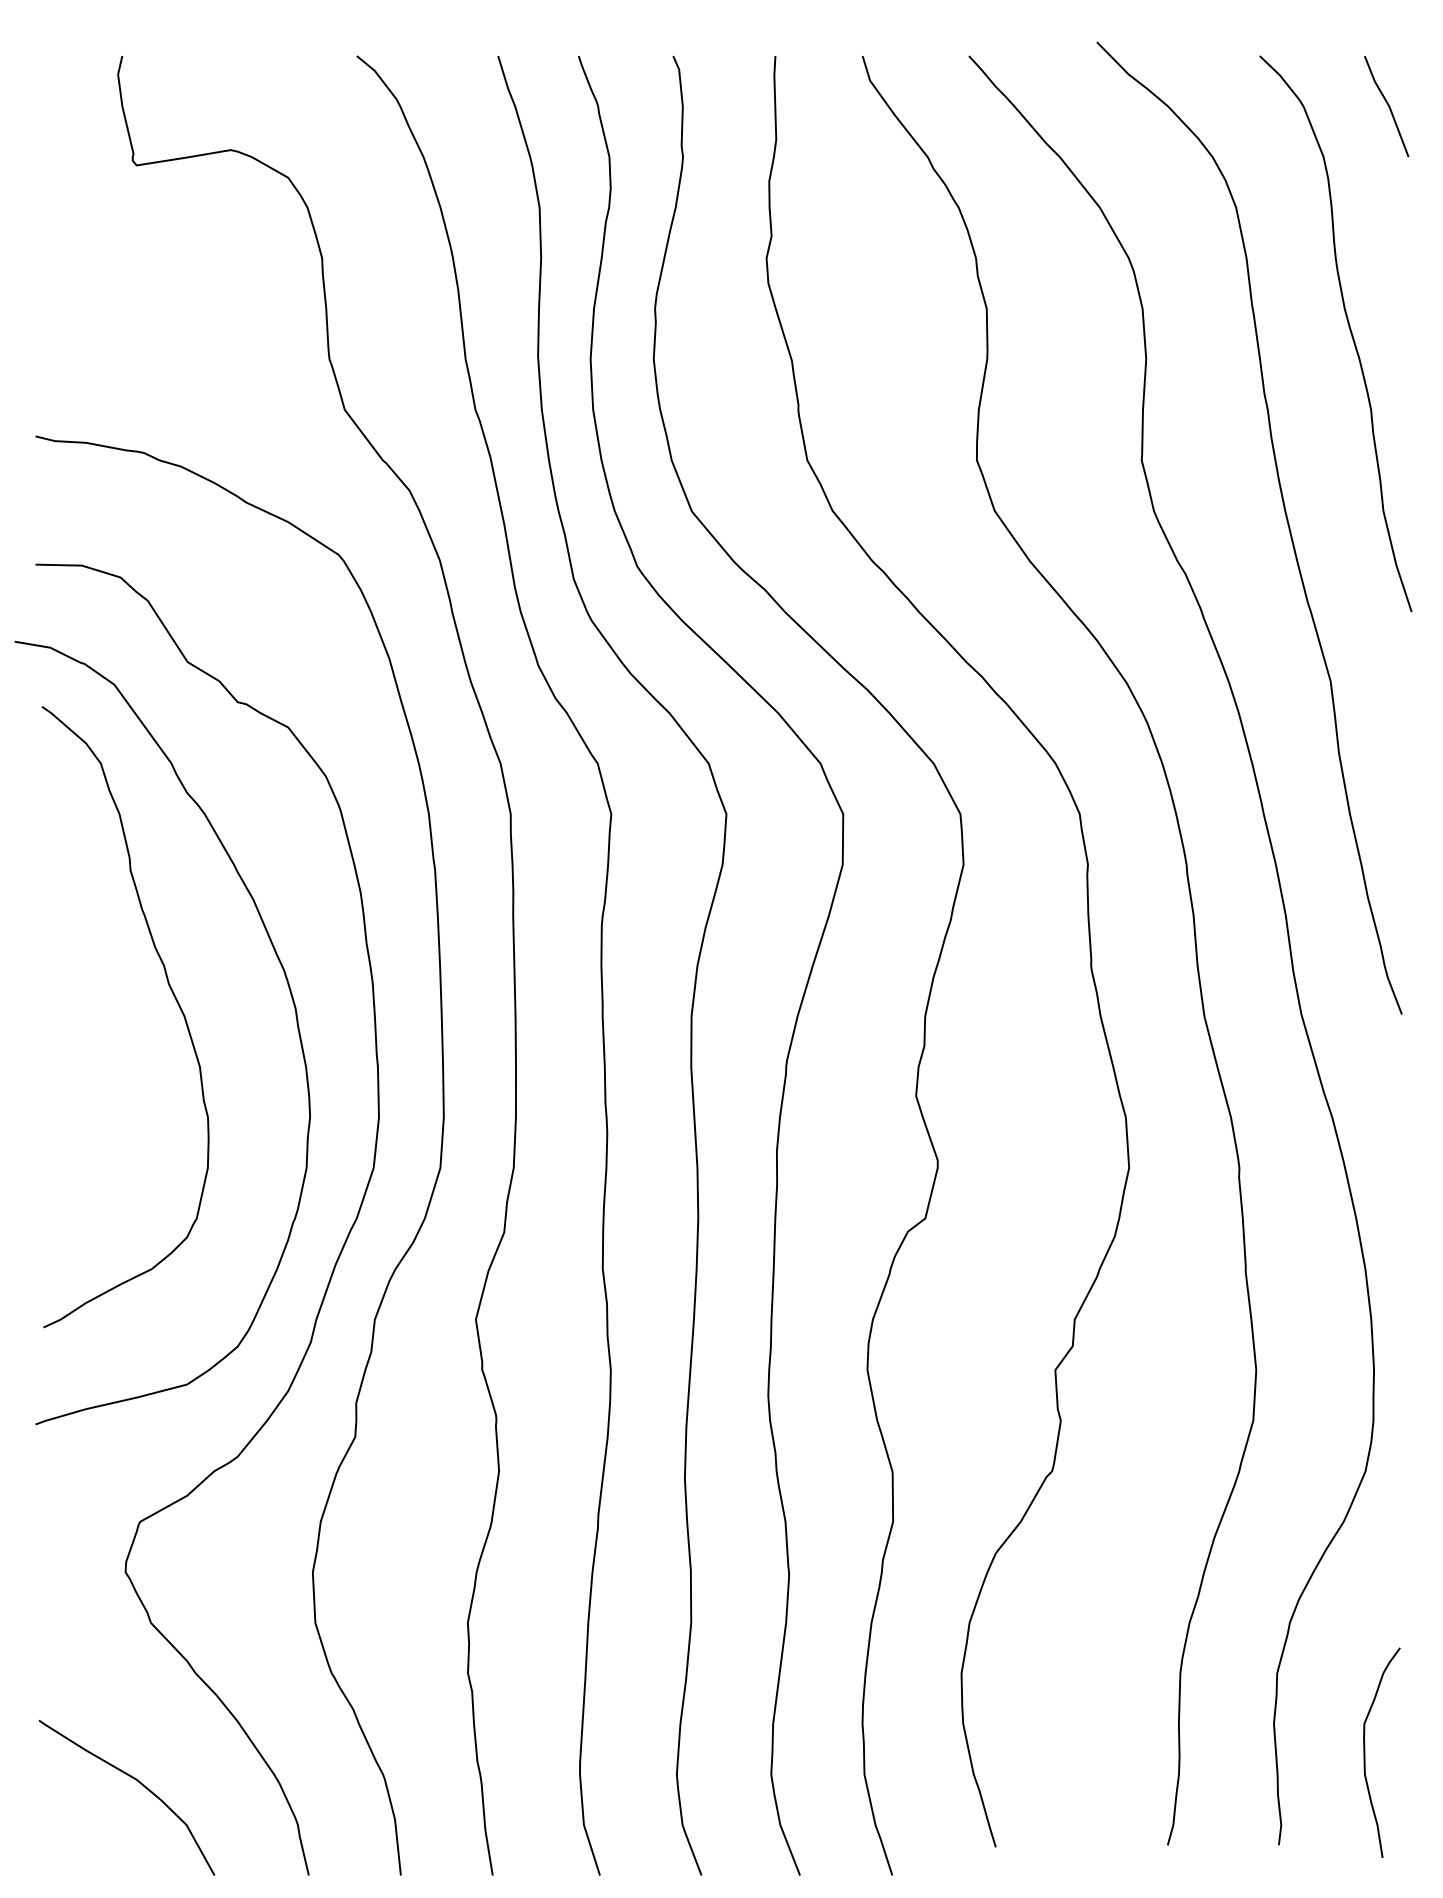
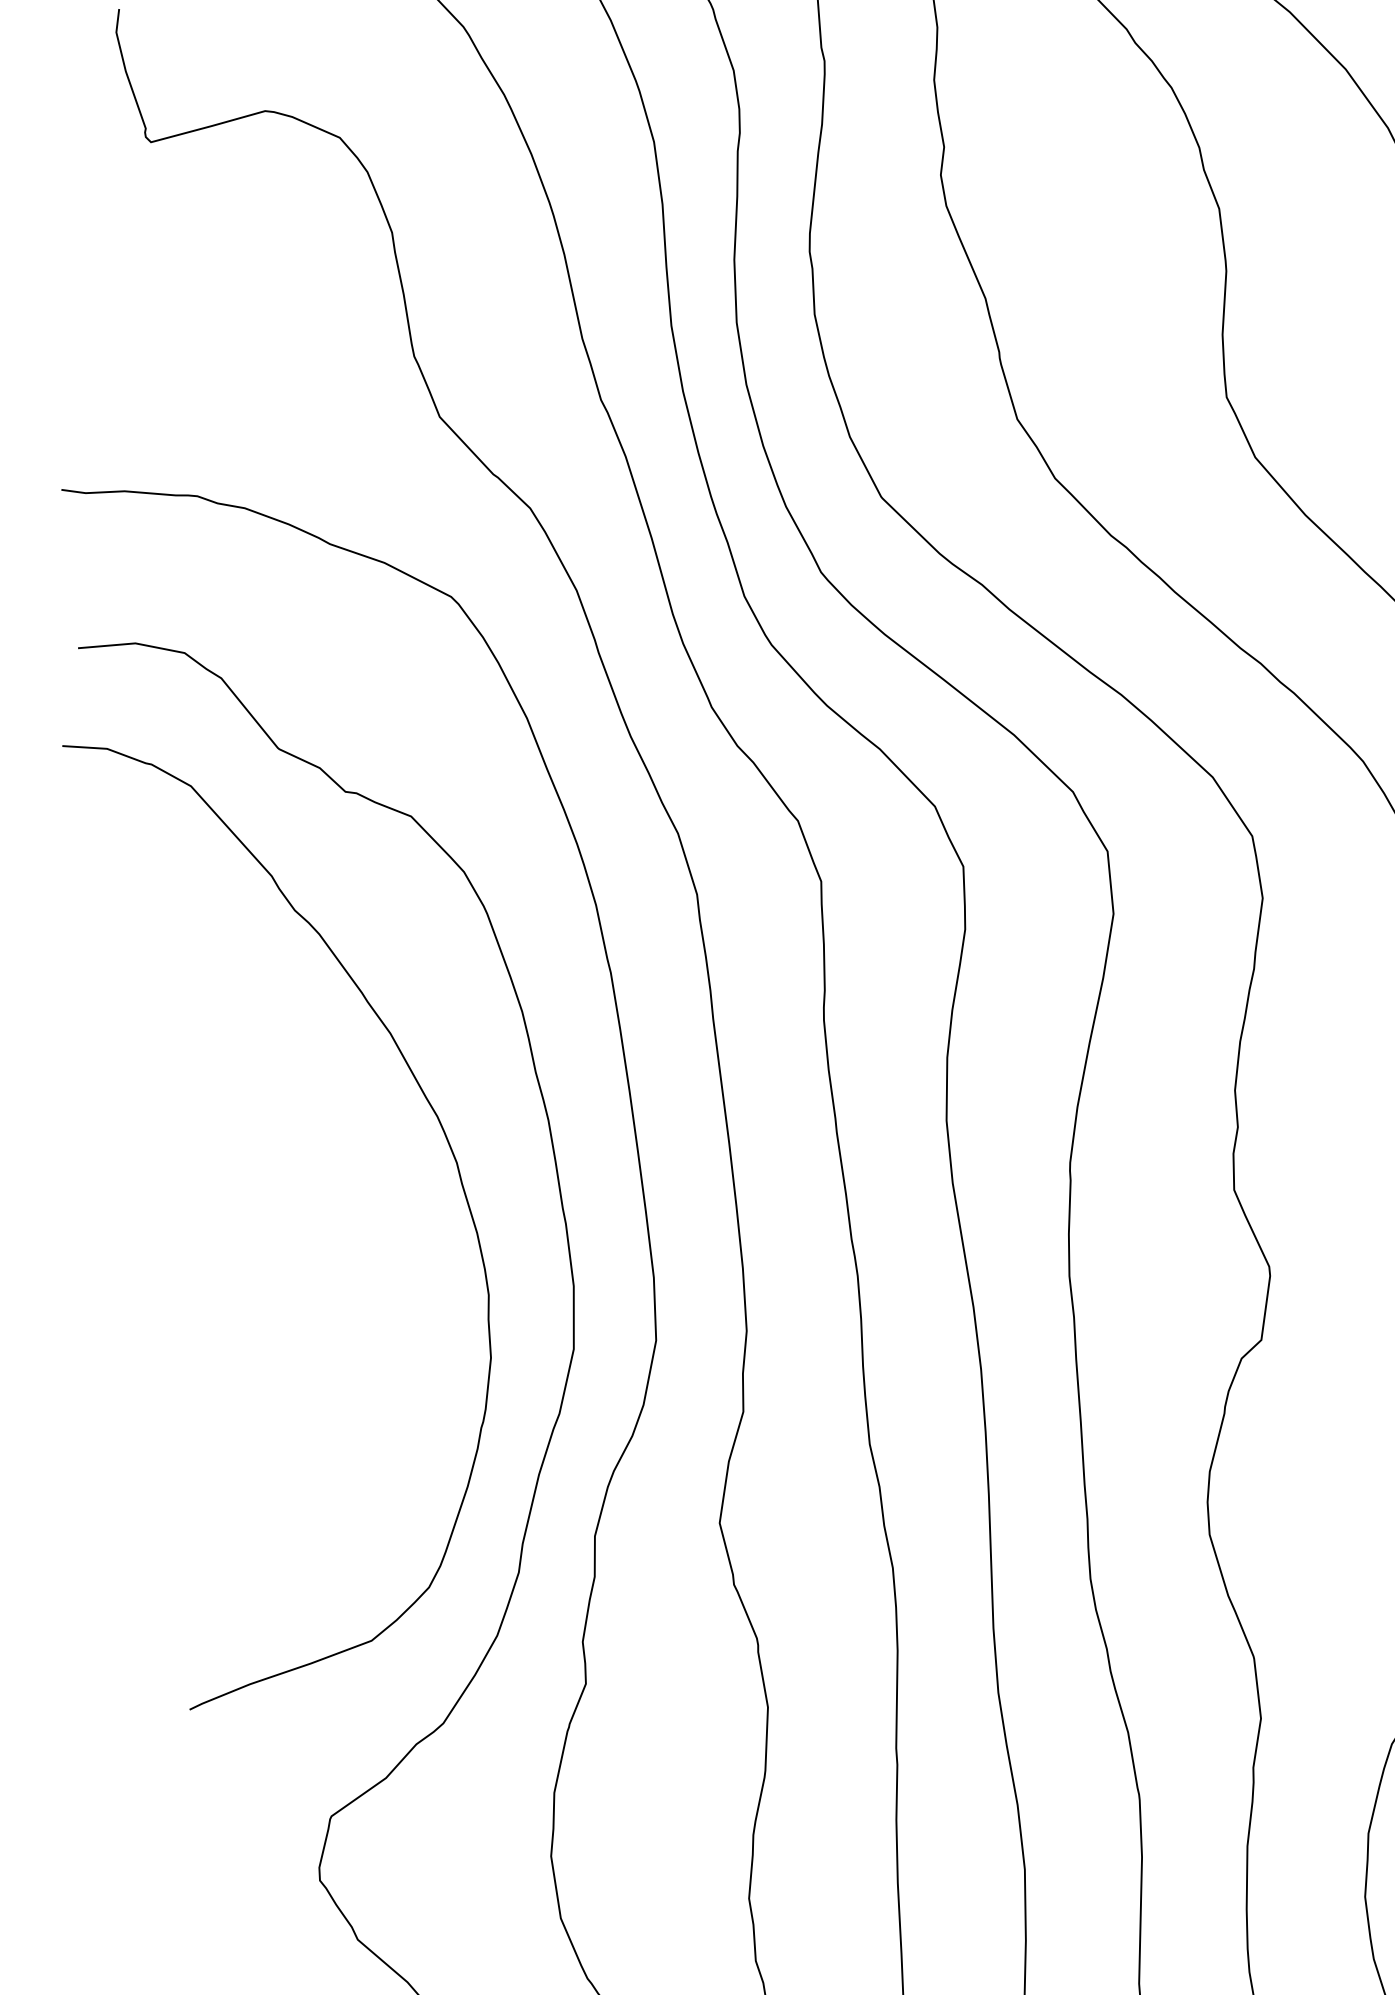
curve: (173, 996) -> (304, 1163), removed

